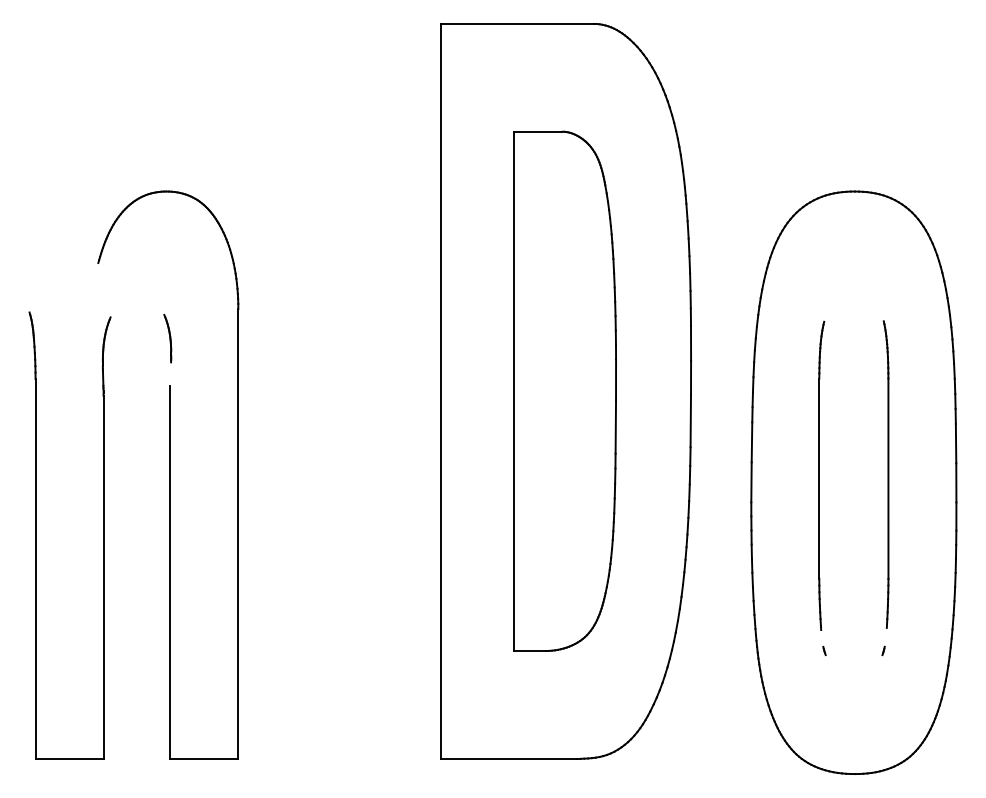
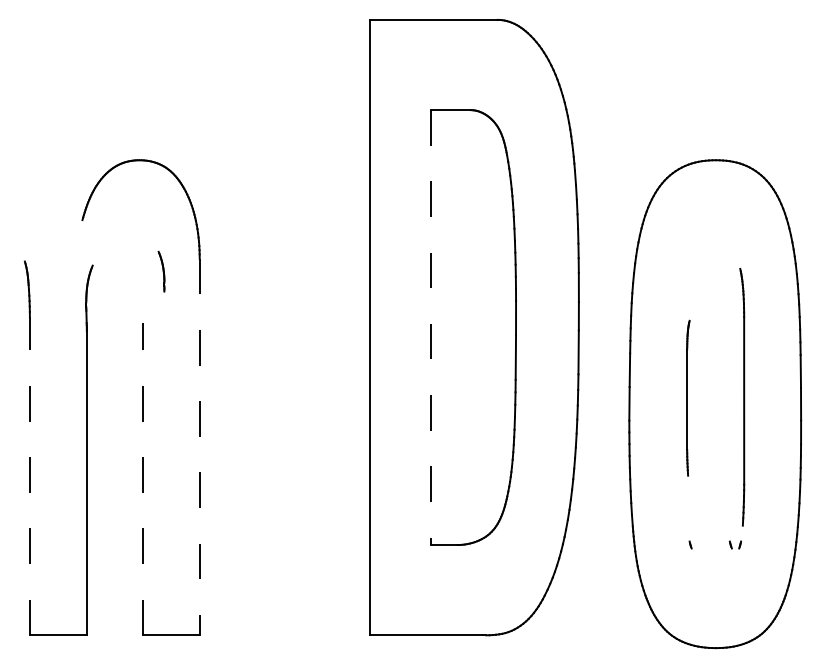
part: (167, 338) -> (161, 271), moved
line: (514, 391) -> (431, 327), solid -> dashed
part: (821, 475) -> (688, 398), size x0.6
line: (238, 533) -> (199, 446), solid -> dashed
line: (35, 568) -> (29, 475), solid -> dashed
line: (170, 571) -> (142, 478), solid -> dashed
part: (872, 650) -> (730, 544), added

